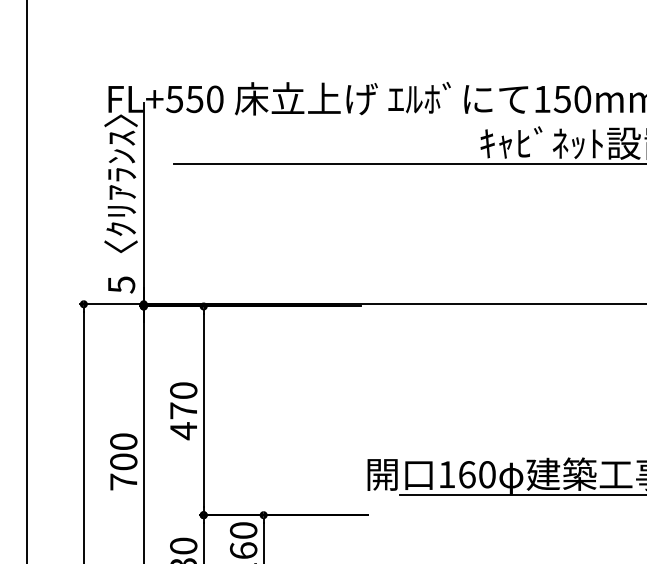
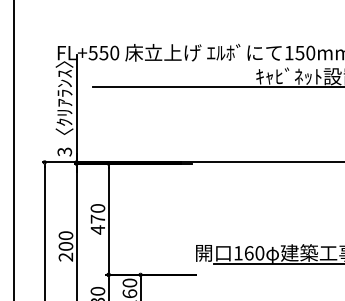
text: (120, 283) -> (64, 151), 5 -> 3
text: (122, 480) -> (65, 256), 700 -> 200

